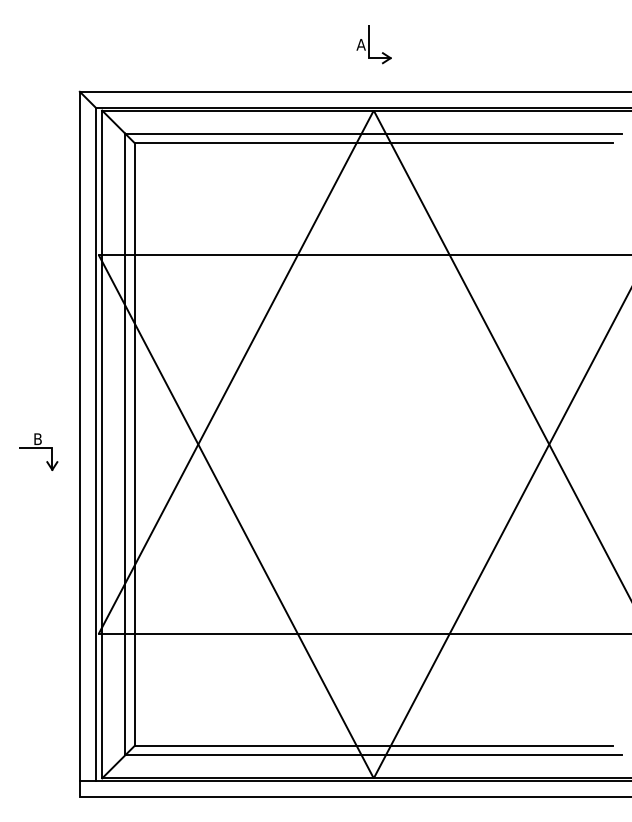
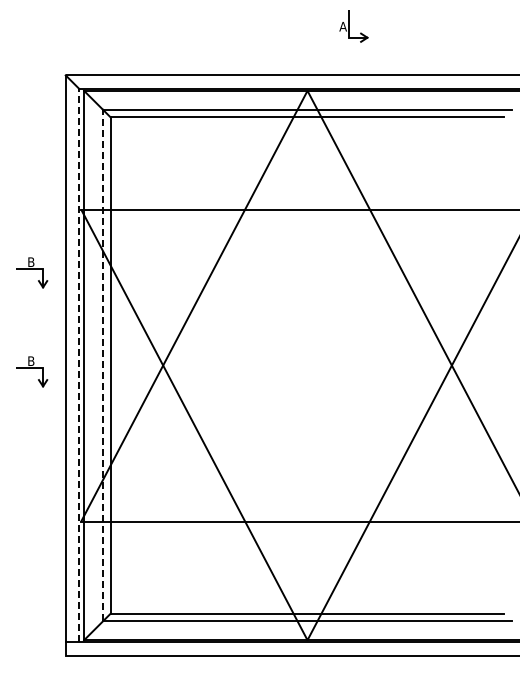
part: (373, 44) -> (353, 26), moved
part: (39, 331) -> (32, 272), added
line: (96, 444) -> (79, 365), solid -> dashed
line: (124, 444) -> (102, 365), solid -> dashed

